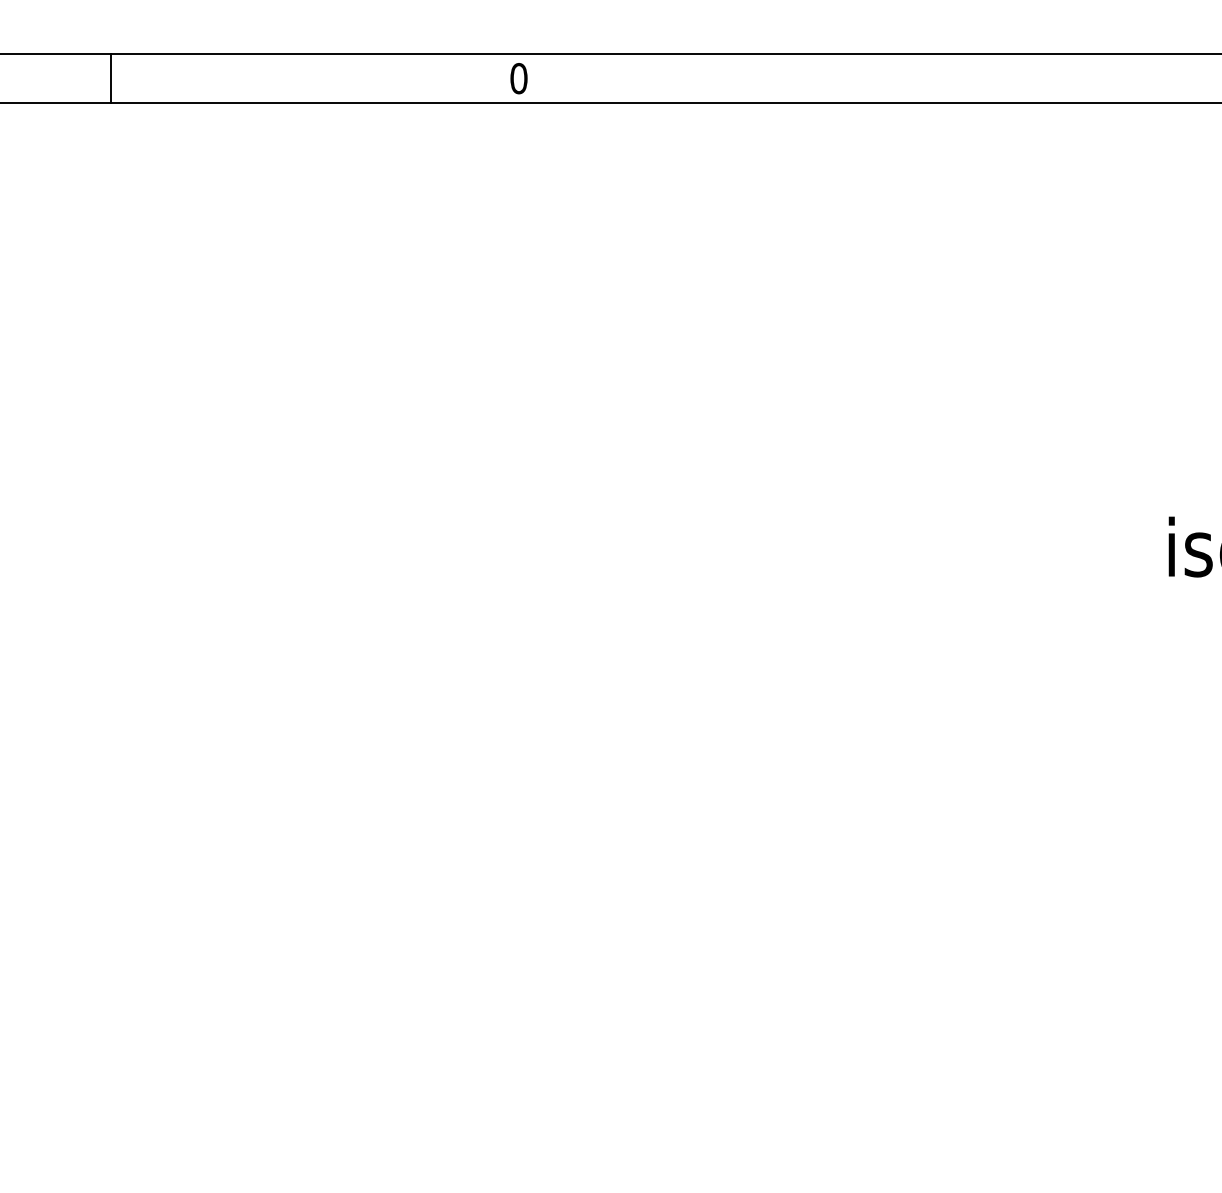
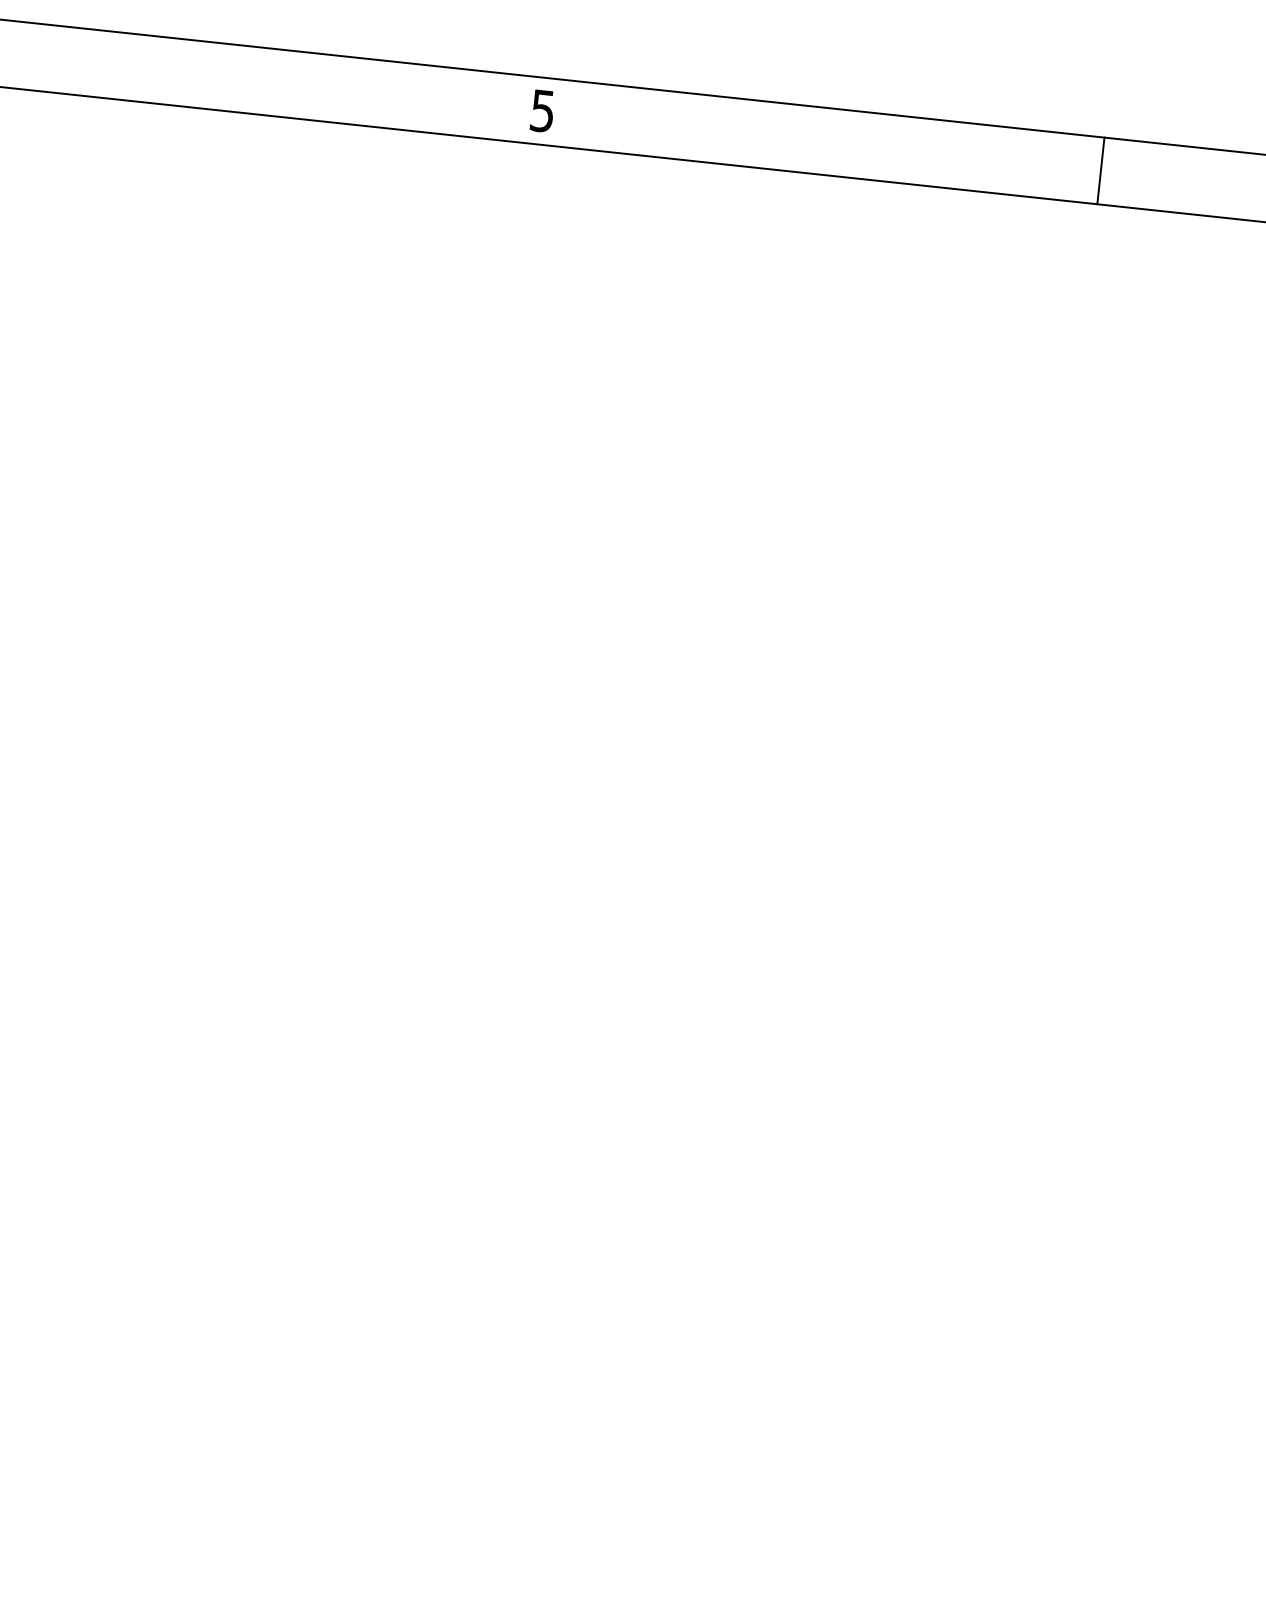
text: (518, 78) -> (542, 110), 0 -> 5
line: (931, 78) -> (1101, 170), added

